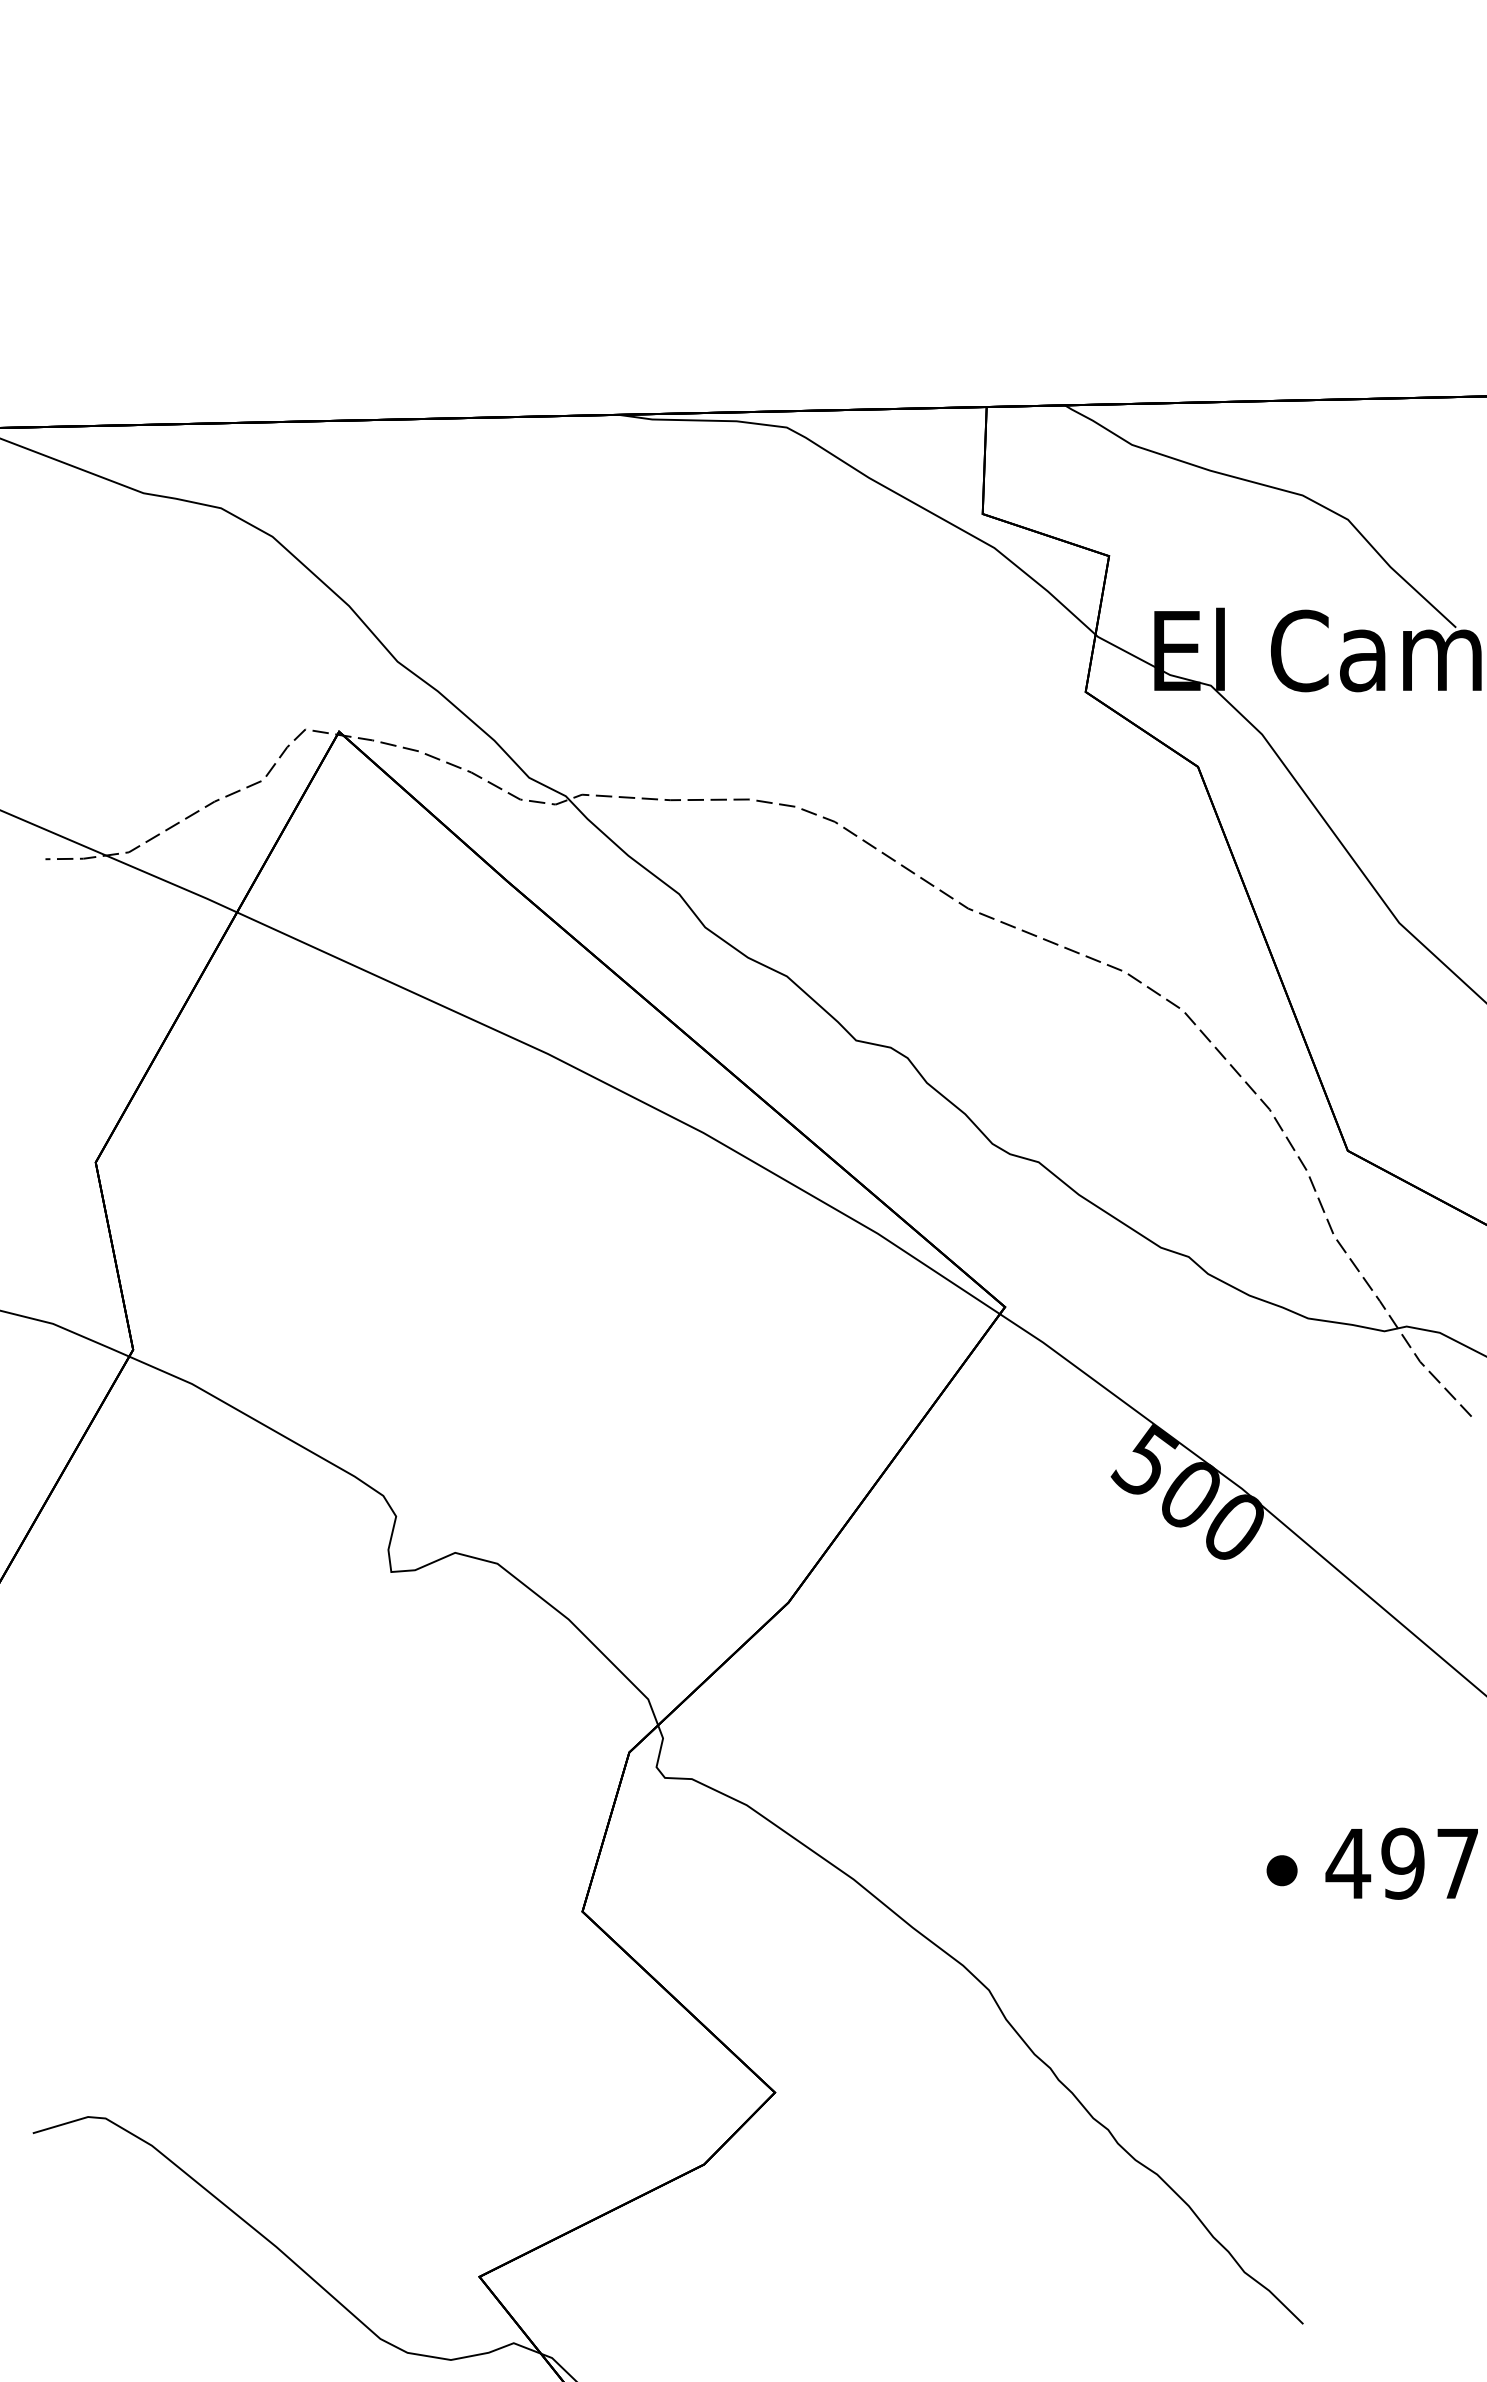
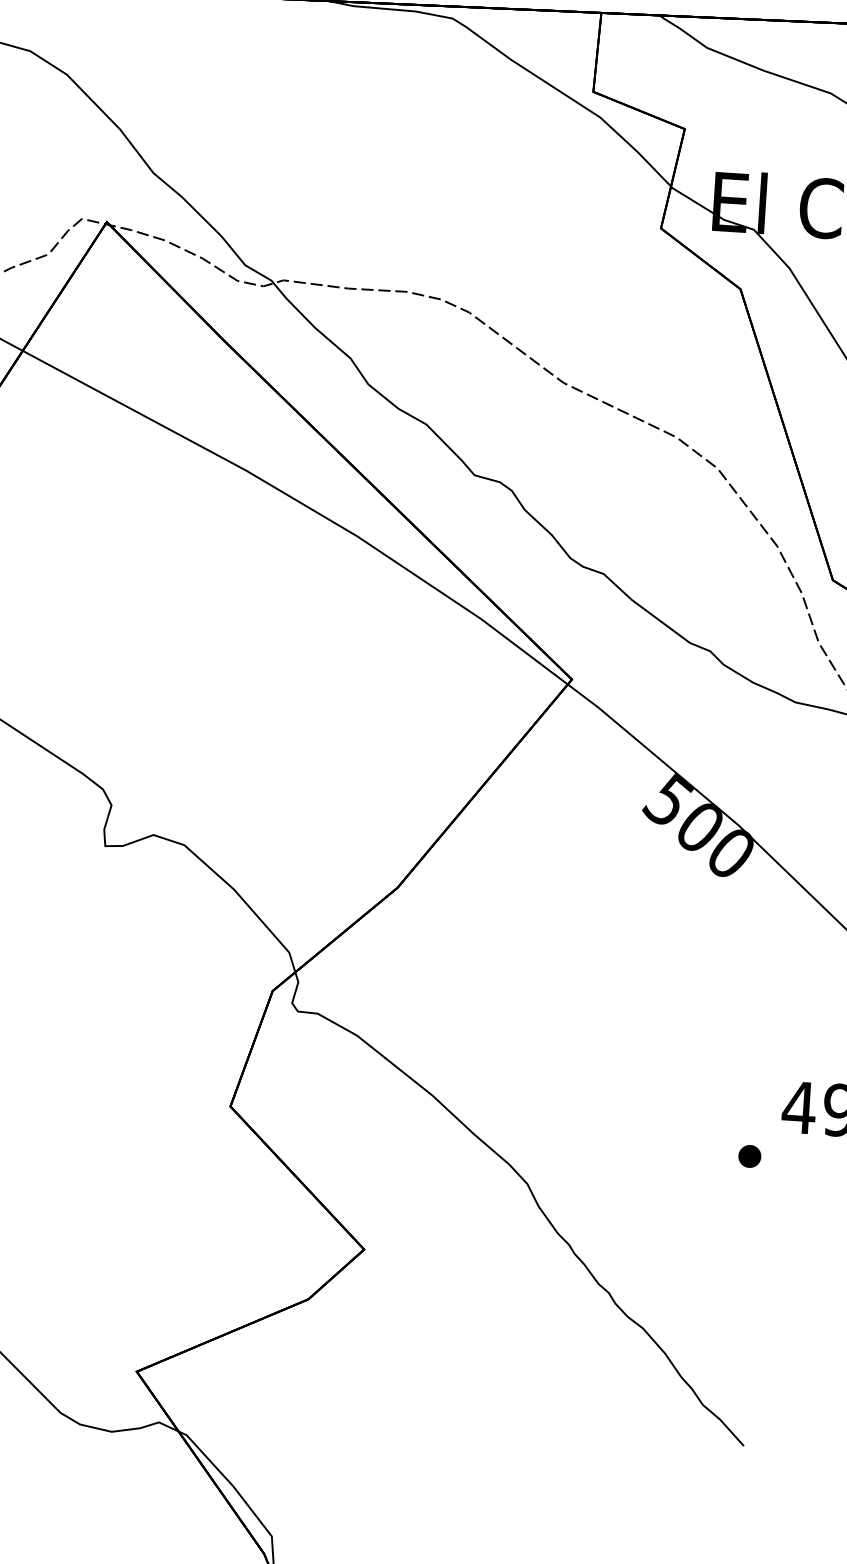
part: (1281, 1870) -> (749, 1156), moved

